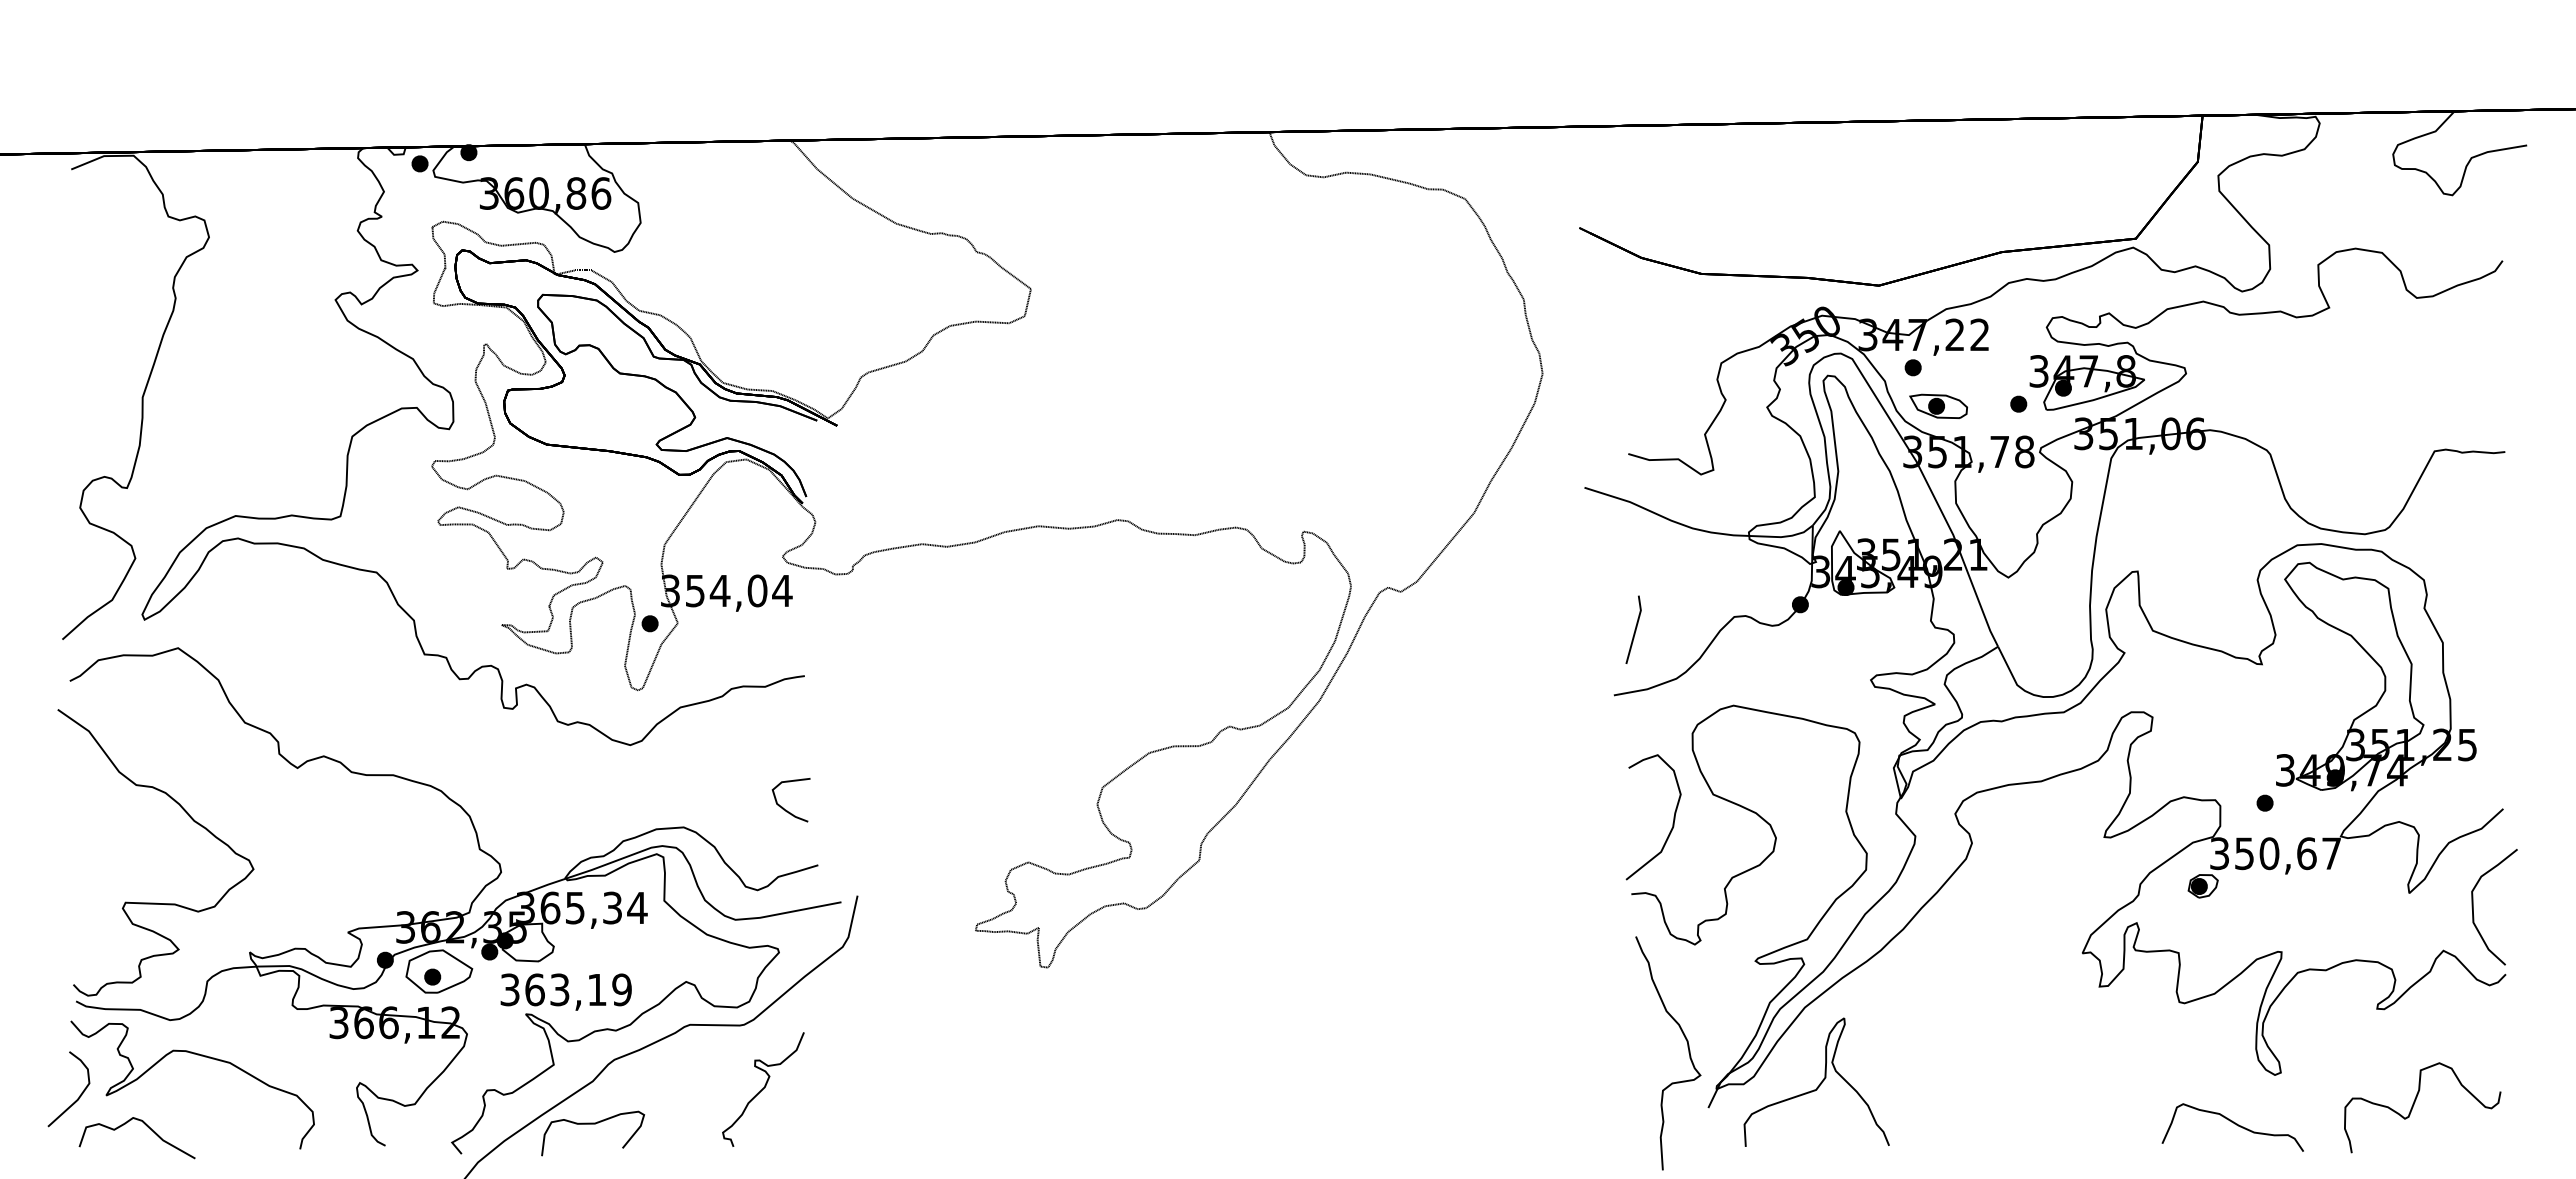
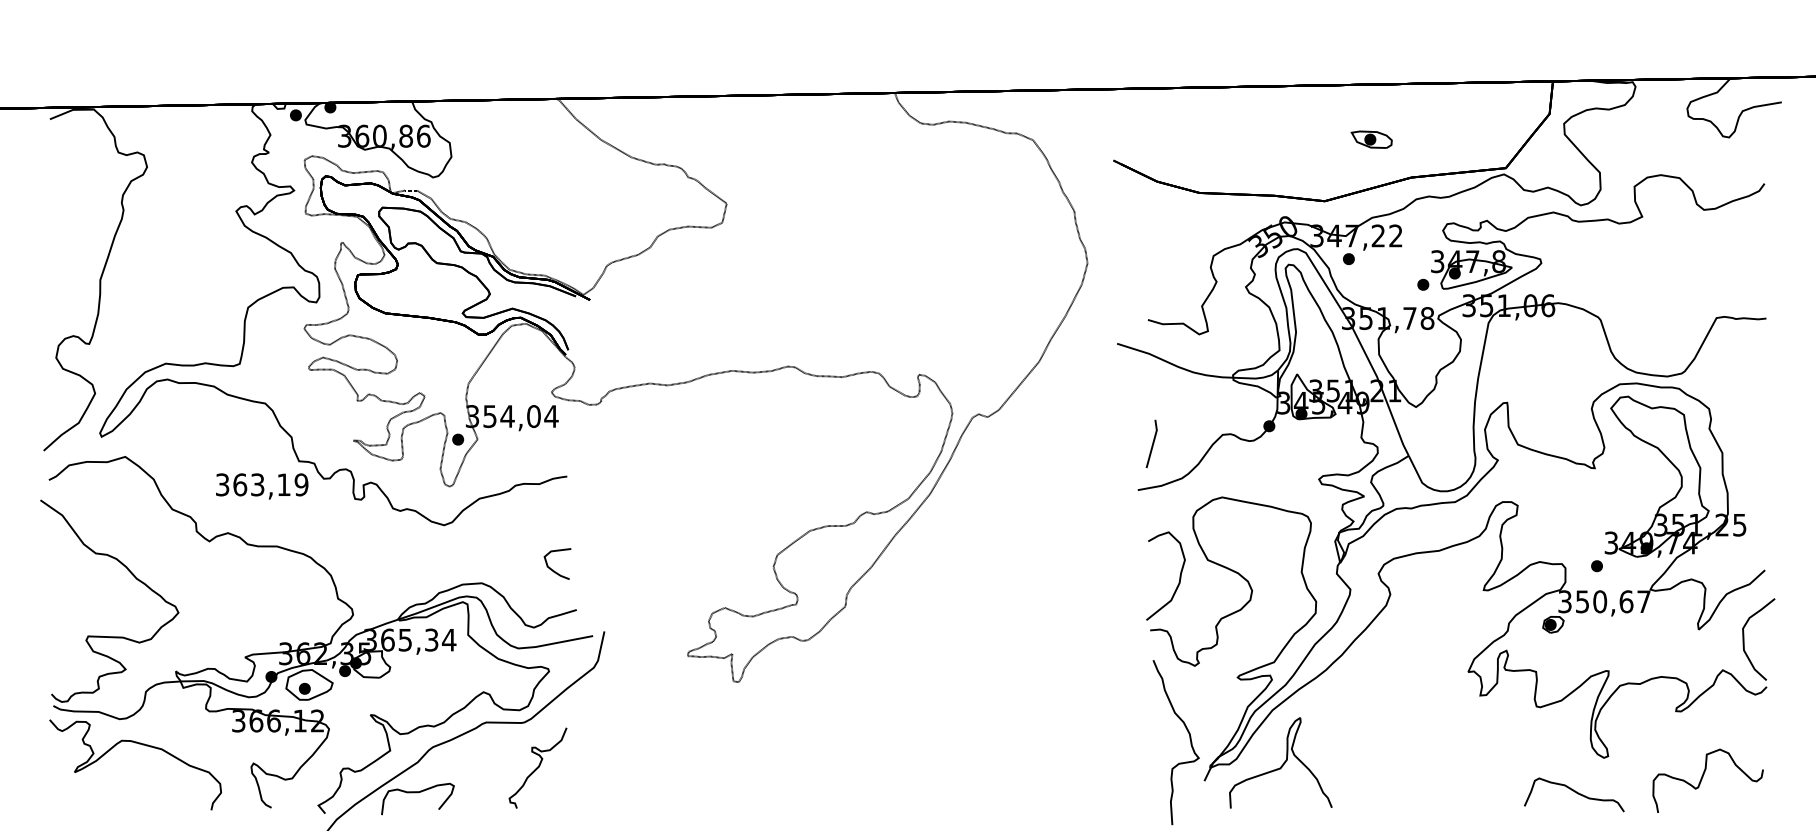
part: (1938, 405) -> (1371, 139), moved
text: (565, 991) -> (261, 486), moved
part: (131, 1117) -> (92, 787), removed

